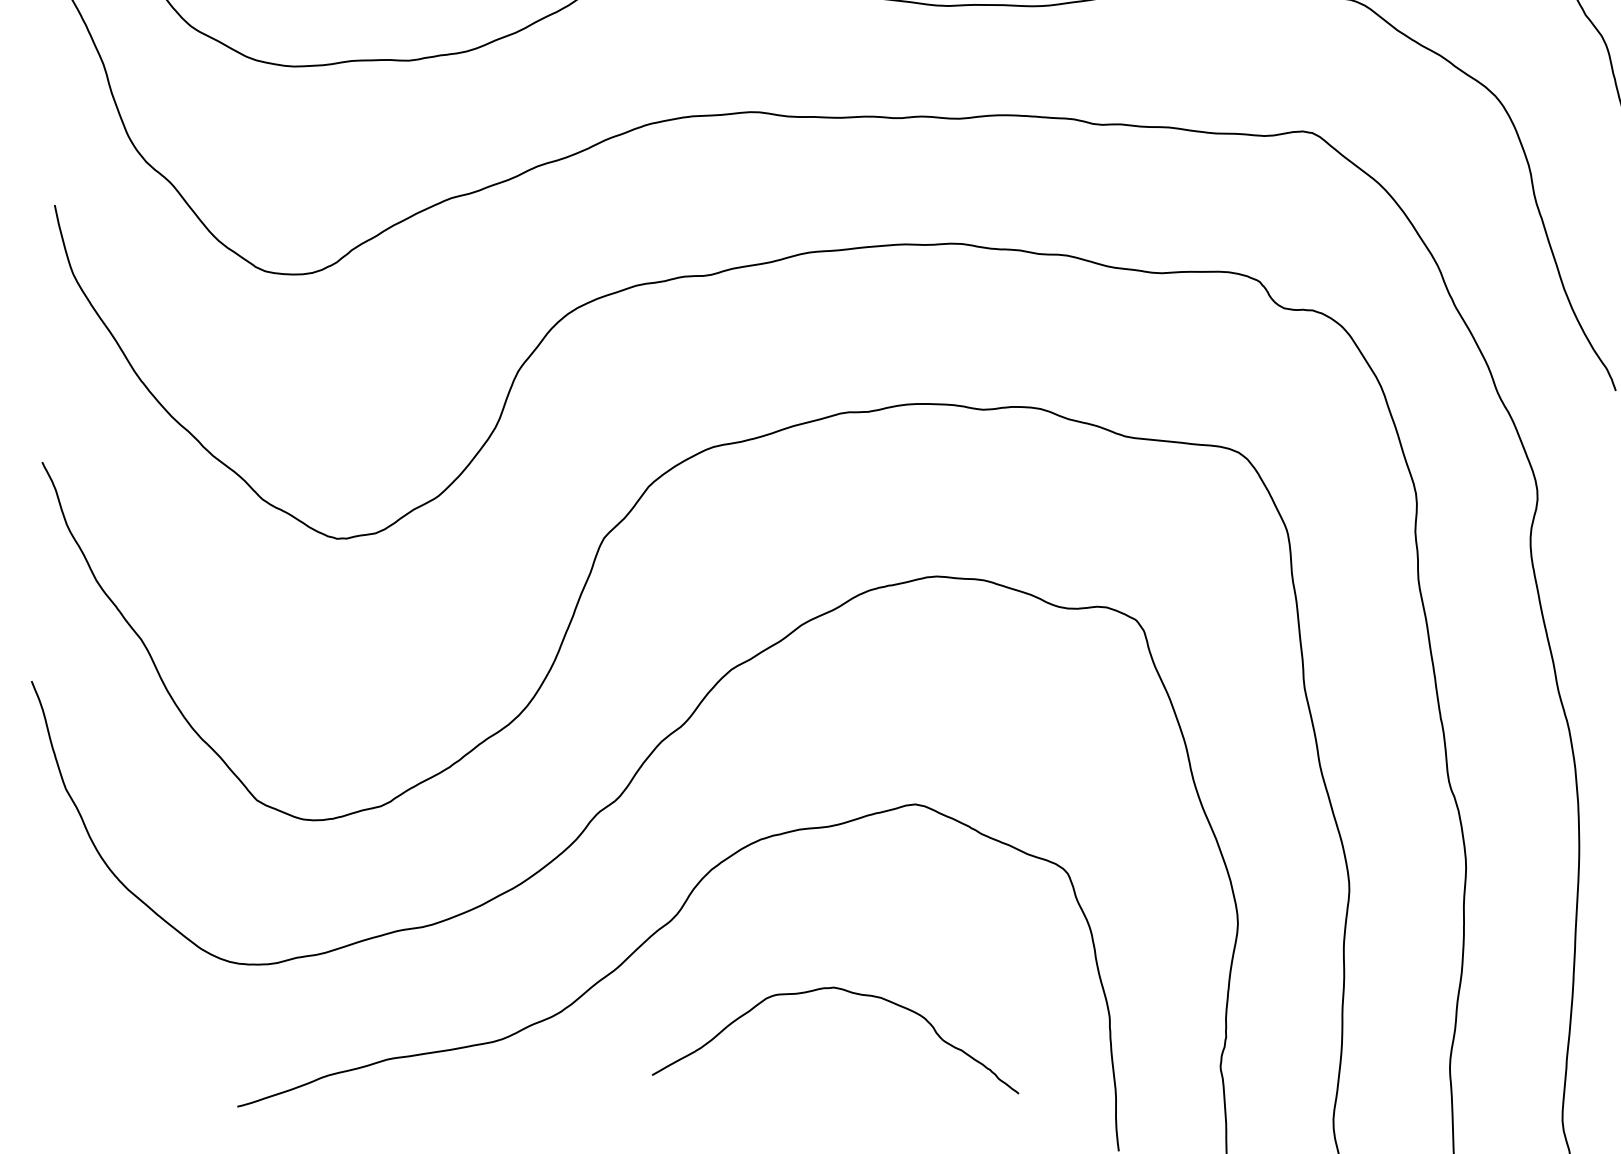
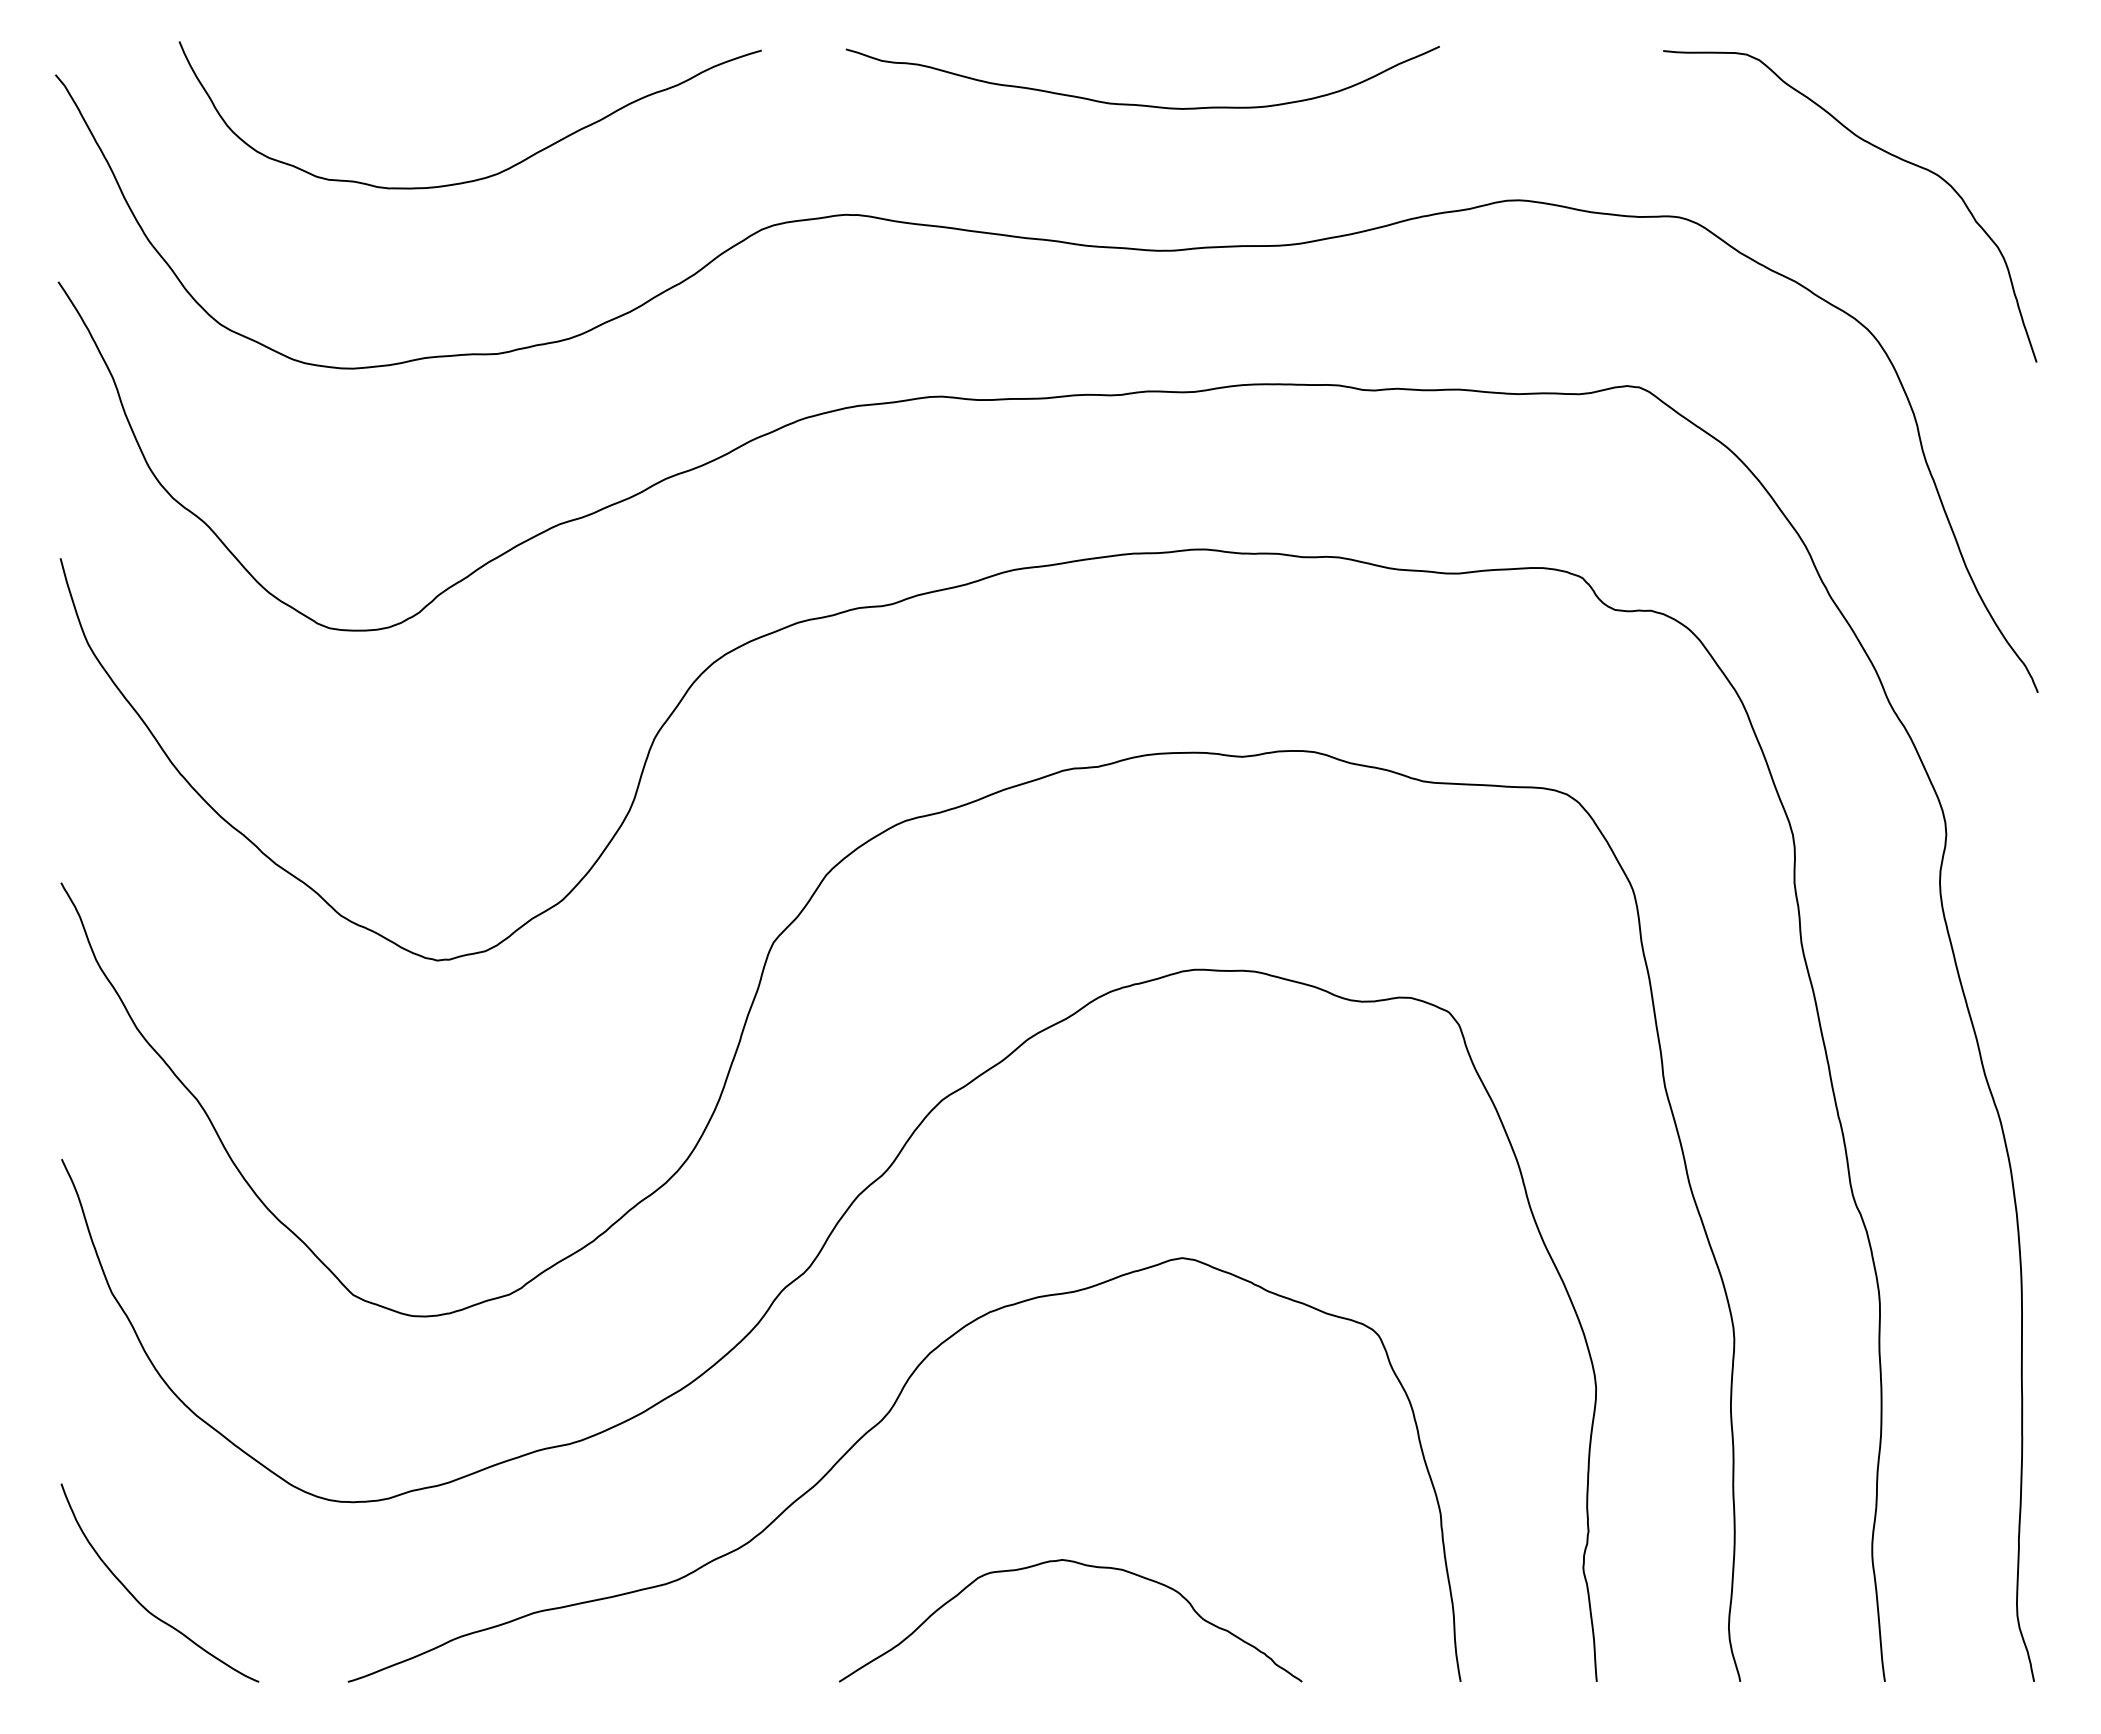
curve: (849, 992) -> (1082, 1565), moved
curve: (75, 1034) -> (139, 1601), added

